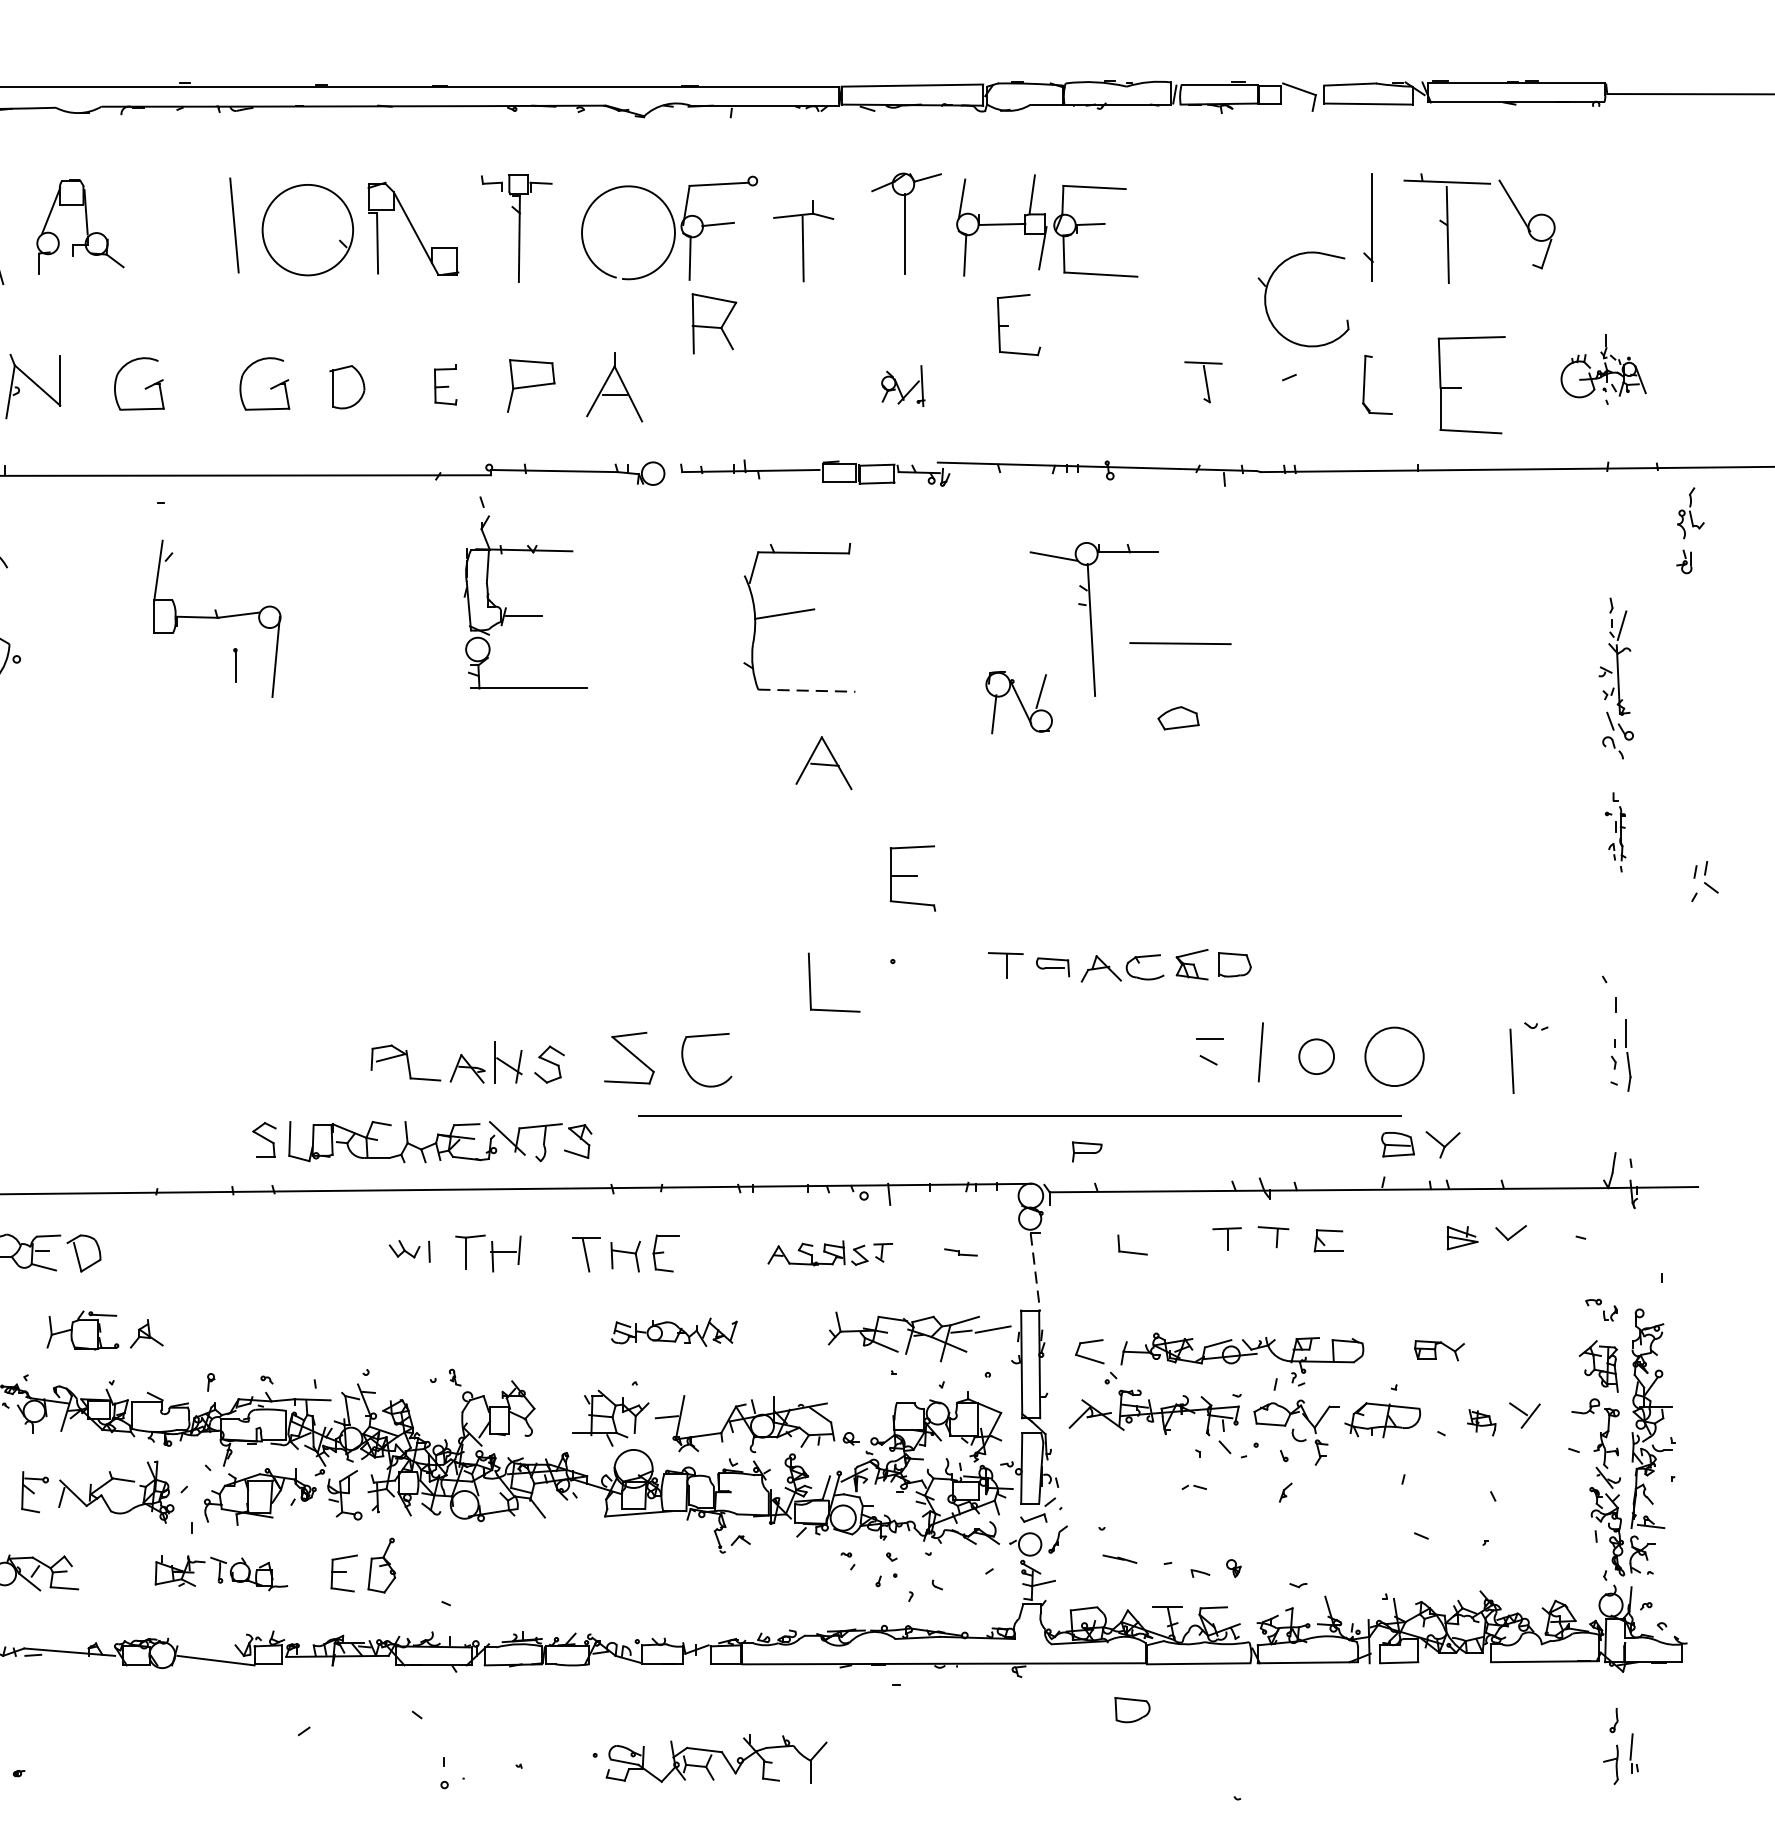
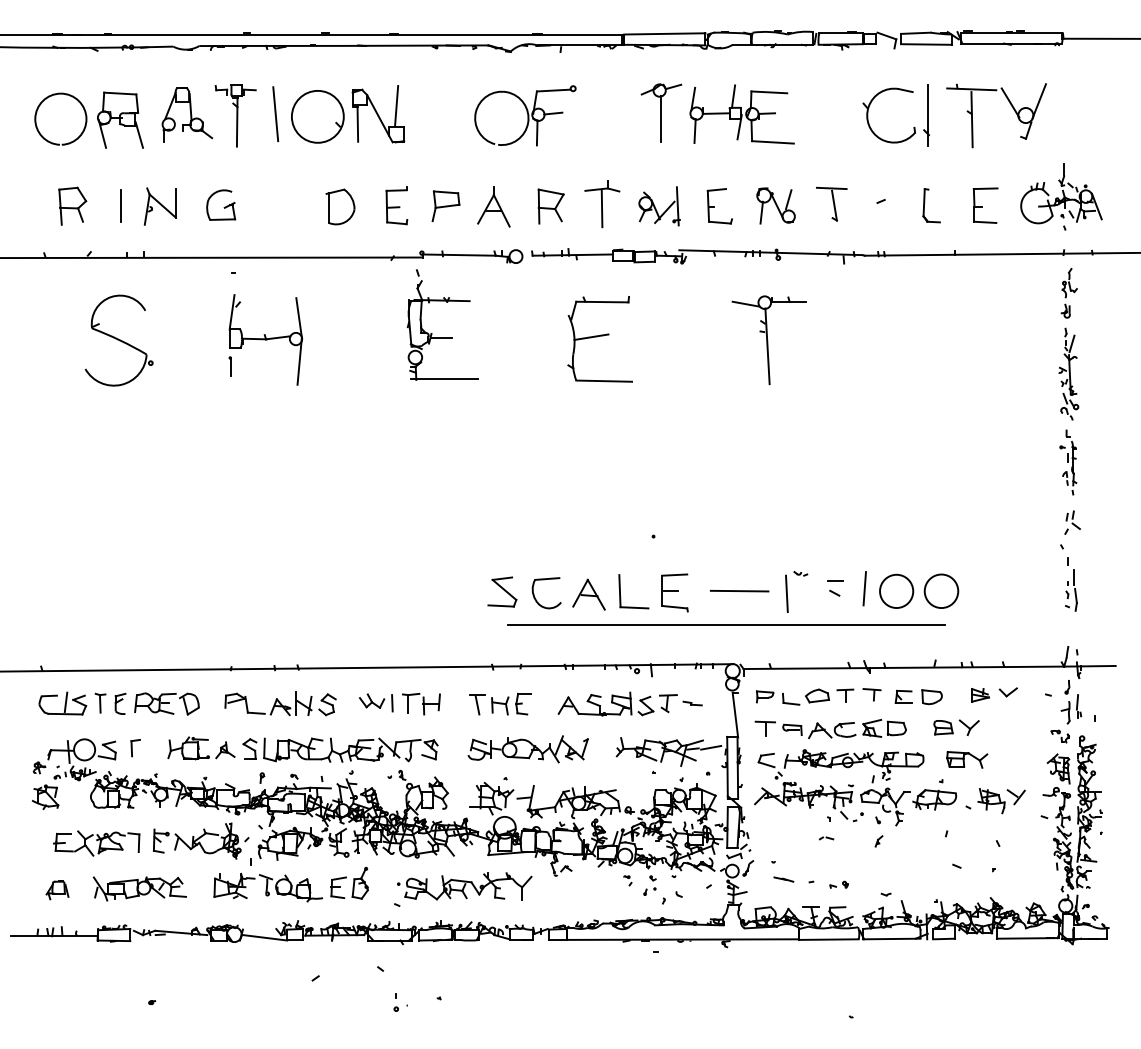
line: (1563, 203) -> (1038, 101), added
line: (444, 210) -> (396, 105), added
part: (516, 227) -> (235, 115), moved
part: (803, 241) -> (602, 204), moved
part: (1267, 299) -> (868, 115), moved
part: (713, 323) -> (550, 206), moved
part: (1018, 325) -> (719, 206), moved
part: (1603, 368) -> (1061, 196), size x1.67
part: (1202, 381) -> (831, 203), size x1.43
part: (265, 382) -> (293, 204), removed
part: (444, 384) -> (396, 205), size x1.67
part: (1471, 384) -> (985, 205), size x0.62
part: (347, 386) -> (340, 206), size x1.43
part: (903, 386) -> (659, 206), size x1.67
part: (1689, 530) -> (1068, 293), moved
line: (274, 579) -> (298, 317), added
line: (1180, 642) -> (739, 590), moved
part: (234, 665) -> (229, 366), moved
line: (807, 691) -> (604, 381), dashed -> solid
part: (1018, 701) -> (775, 205), moved
part: (1178, 717) -> (817, 695), moved
part: (823, 762) -> (588, 594), moved
part: (1615, 832) -> (1068, 462), size x1.43
part: (911, 877) -> (674, 592), moved
part: (1704, 881) -> (1072, 522), moved
part: (1119, 966) -> (830, 729), moved
part: (810, 982) -> (620, 591), moved
circle: (1316, 1055) -> (896, 590), size x1.67
part: (1513, 1057) -> (787, 591), moved
part: (467, 1062) -> (280, 703), moved
part: (422, 1140) -> (340, 749), moved
part: (1420, 1144) -> (956, 727), moved
part: (1087, 1151) -> (765, 696), moved
part: (410, 1250) -> (376, 702), size x1.43
part: (830, 1252) -> (617, 703), size x1.67
line: (1035, 1273) -> (735, 715), dashed -> solid
part: (673, 1332) -> (527, 749), size x1.67
part: (1439, 1349) -> (967, 759), size x1.43
part: (1481, 1423) -> (991, 801), size x1.67
part: (1215, 1567) -> (838, 884), size x0.62
part: (220, 1572) -> (267, 887), size x1.43
part: (1131, 1710) -> (931, 697), moved
part: (1621, 1747) -> (1071, 702), moved
part: (709, 1759) -> (464, 886), moved

